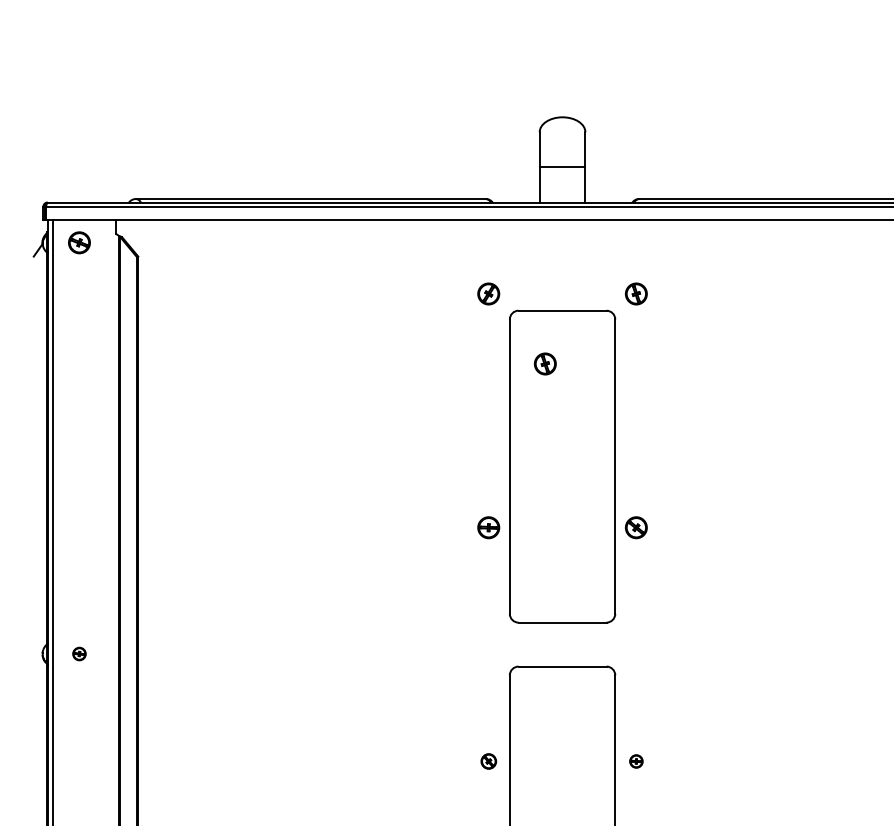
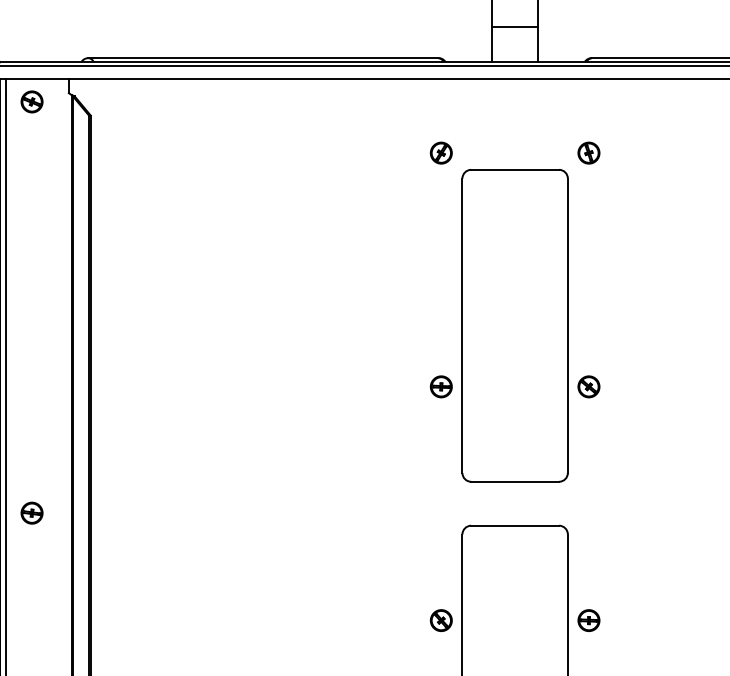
part: (545, 363) -> (498, 222), removed
part: (79, 653) -> (32, 512), size x1.67
part: (488, 761) -> (441, 620), size x1.43
part: (636, 761) -> (589, 620), size x1.67

